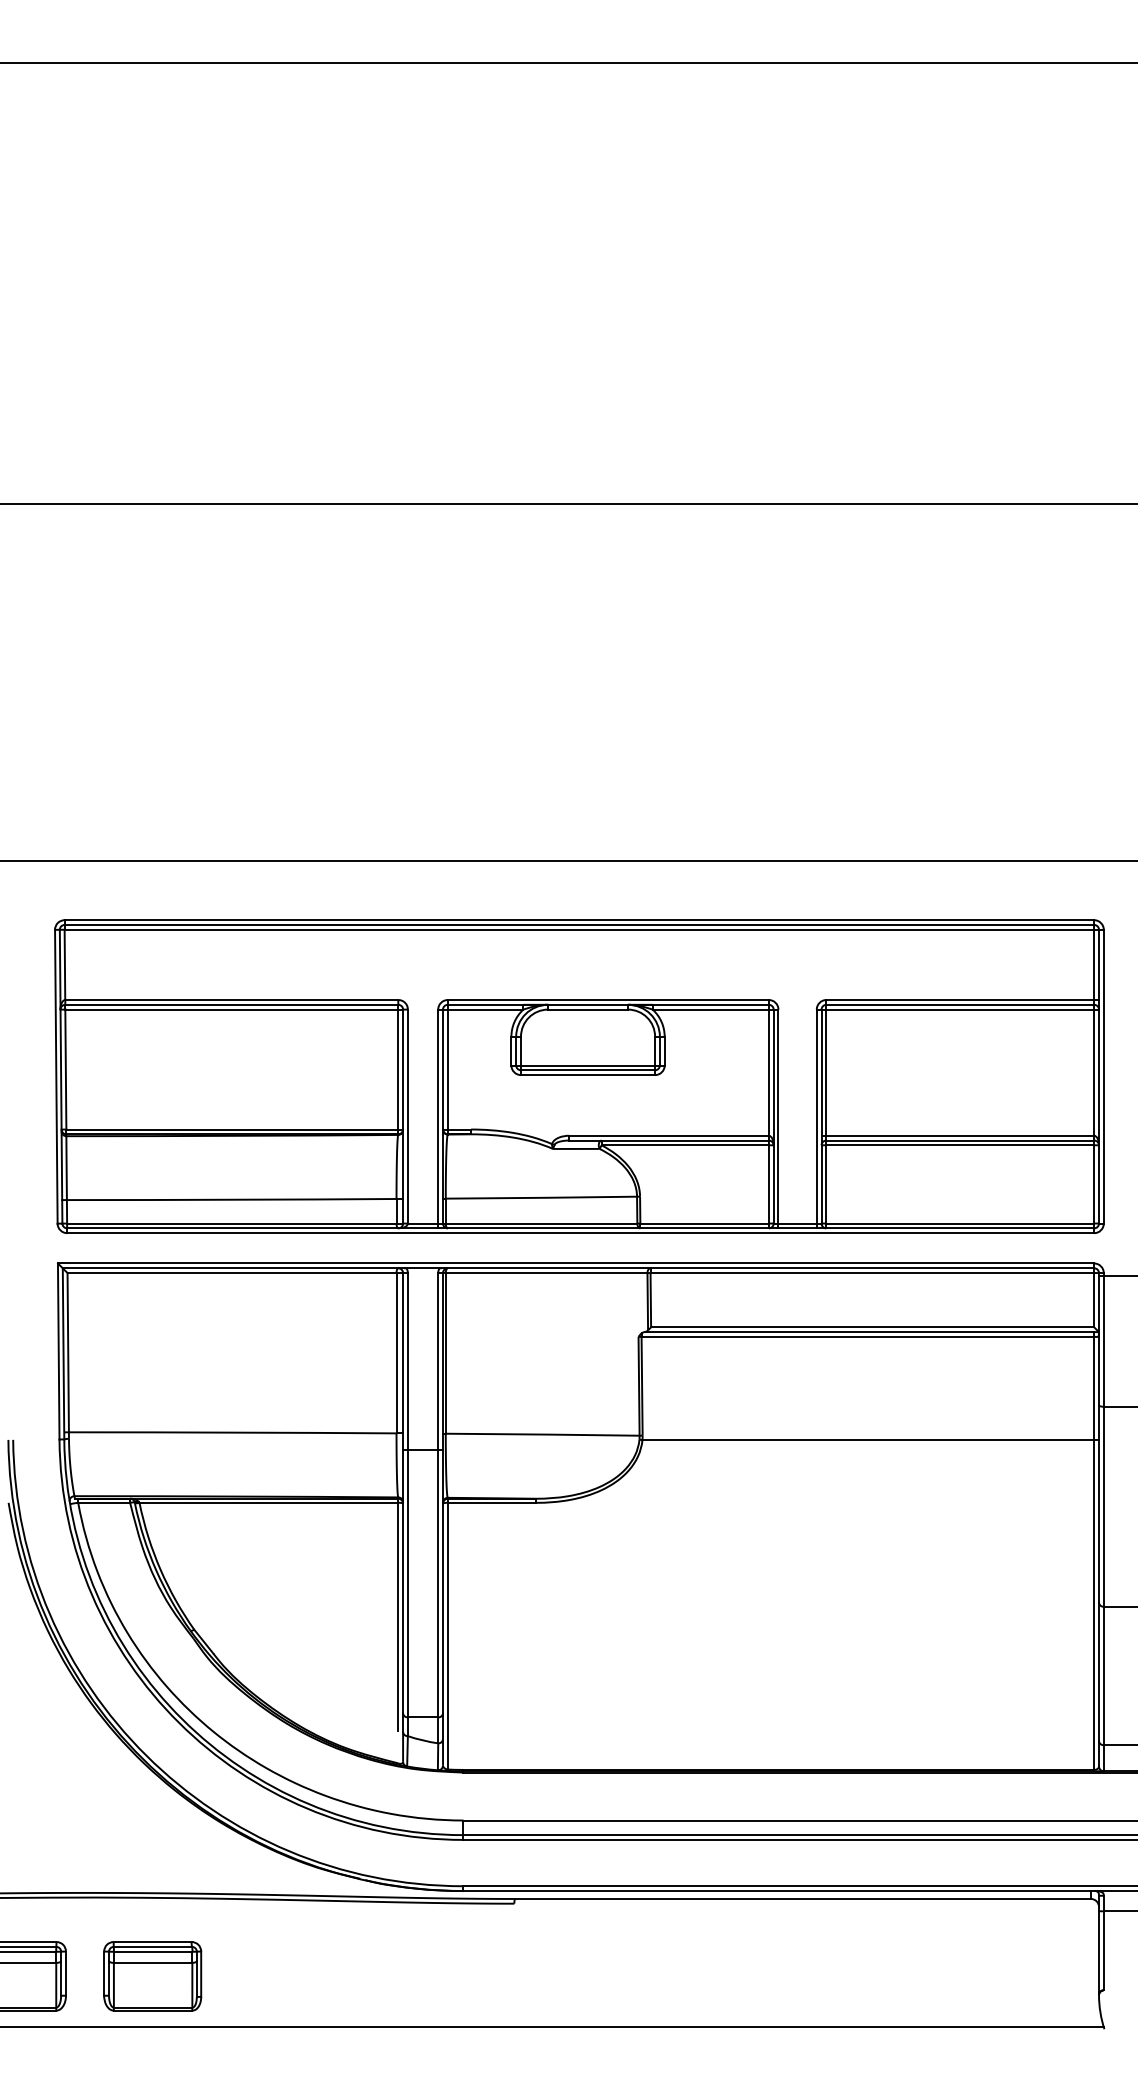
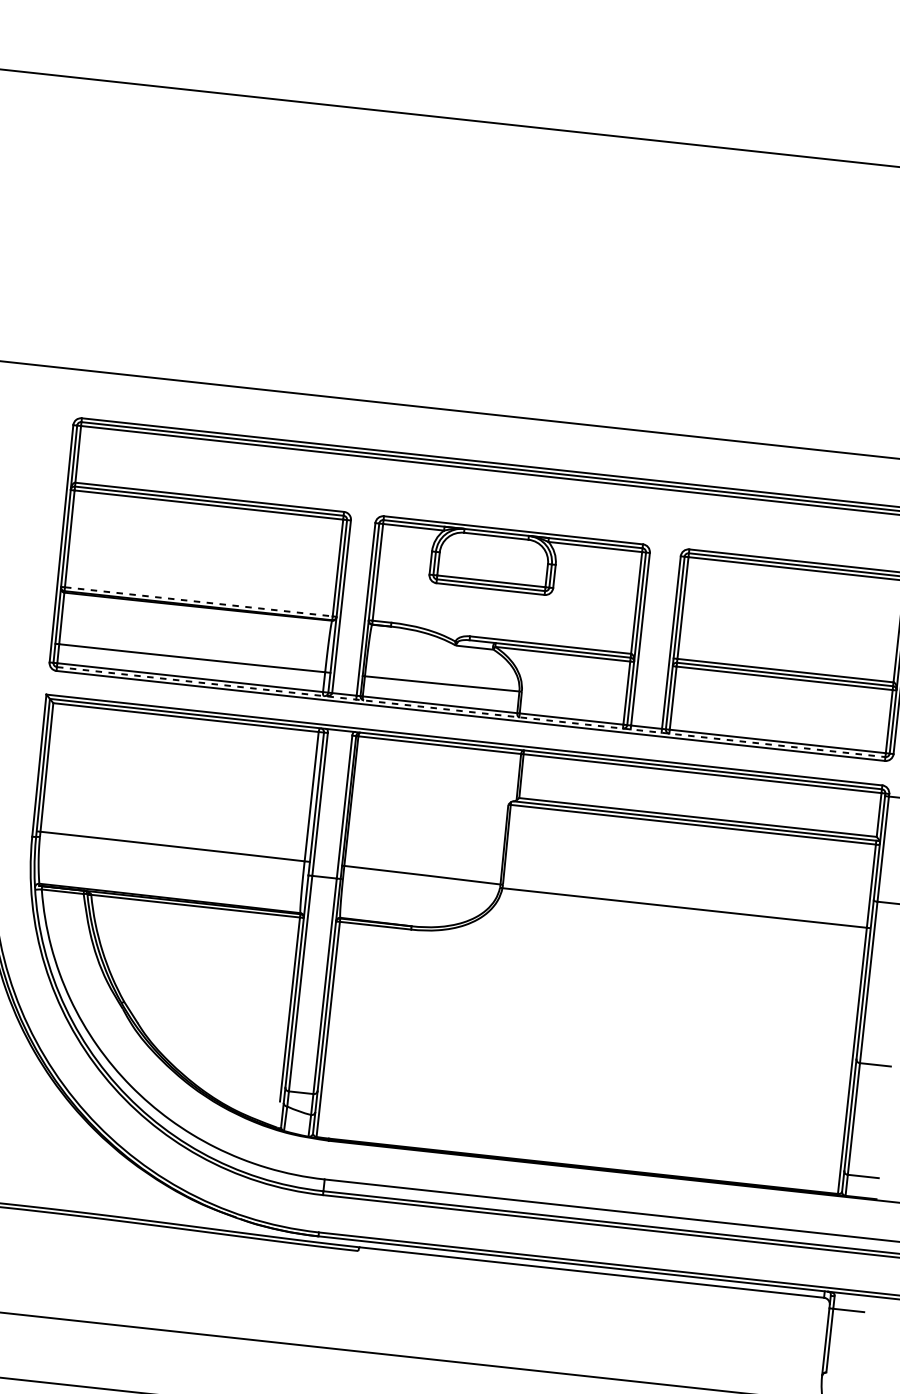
line: (232, 1129) -> (198, 601), solid -> dashed
line: (580, 1228) -> (471, 712), solid -> dashed
part: (152, 1976) -> (60, 1278), removed

